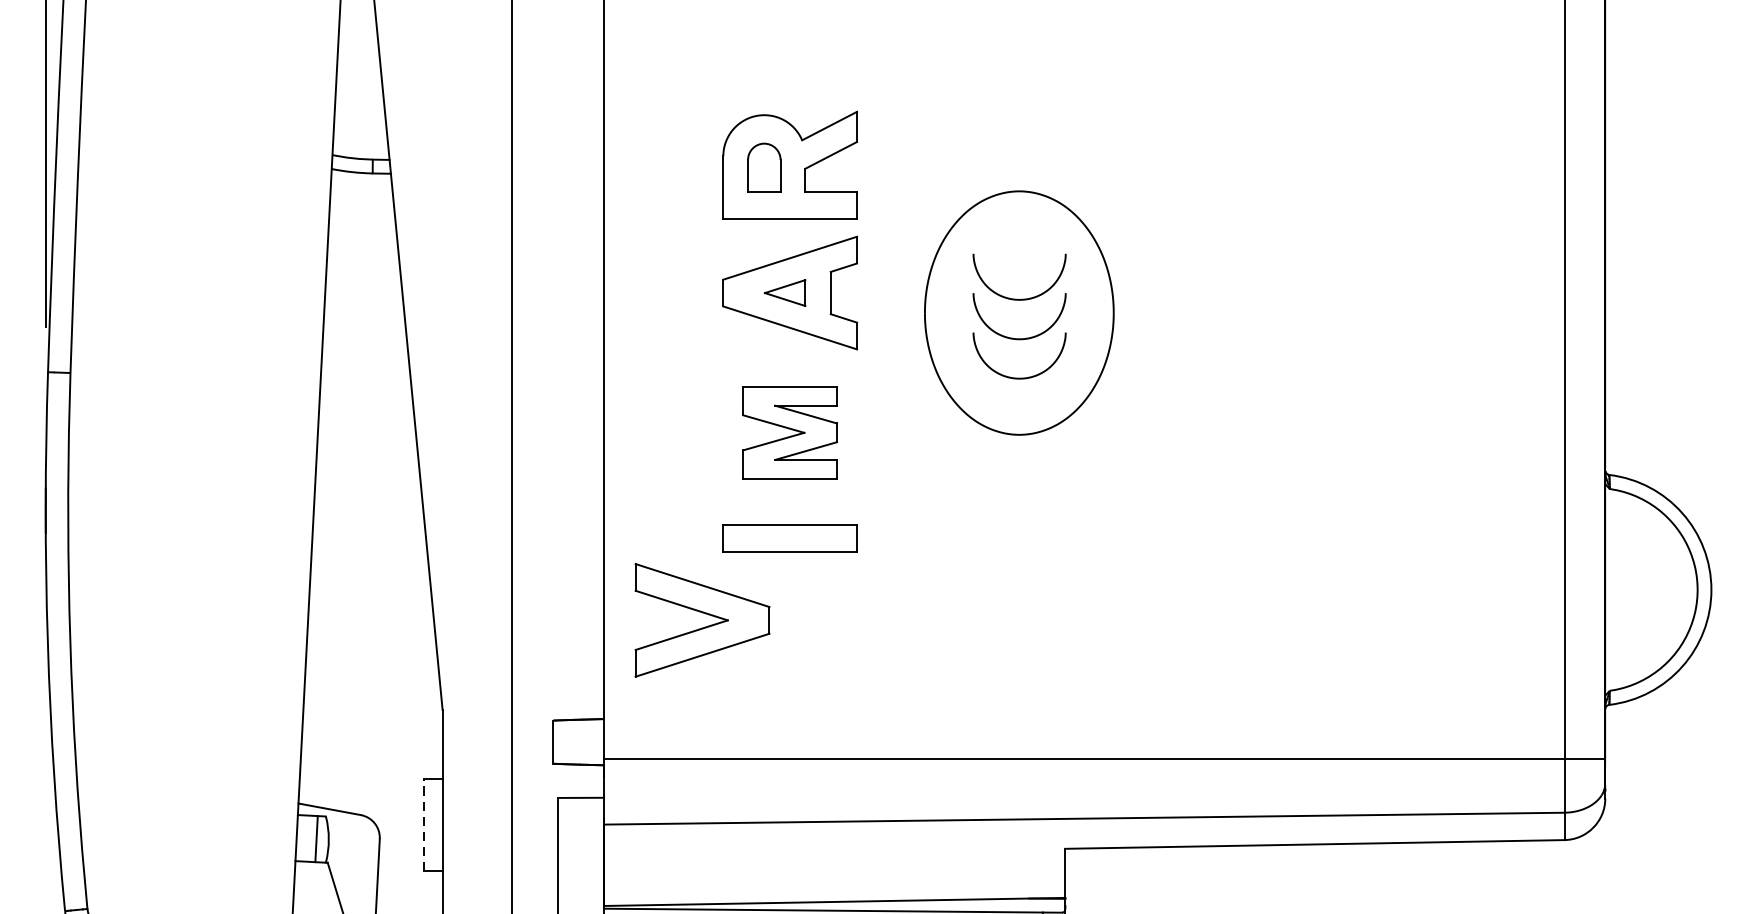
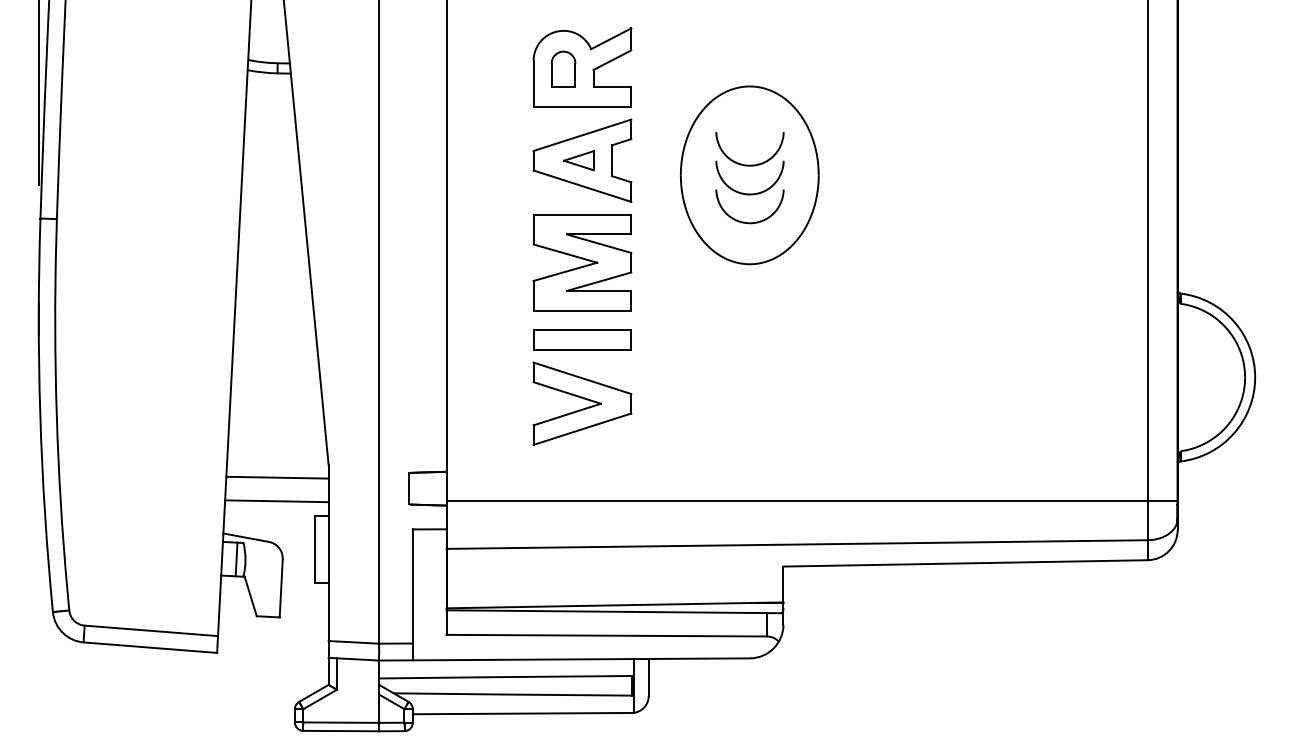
part: (790, 432) -> (582, 262), size x1.43
part: (702, 620) -> (582, 403), moved
line: (372, 726) -> (277, 477), added
line: (371, 759) -> (276, 501), added
line: (424, 825) -> (315, 549), dashed -> solid

